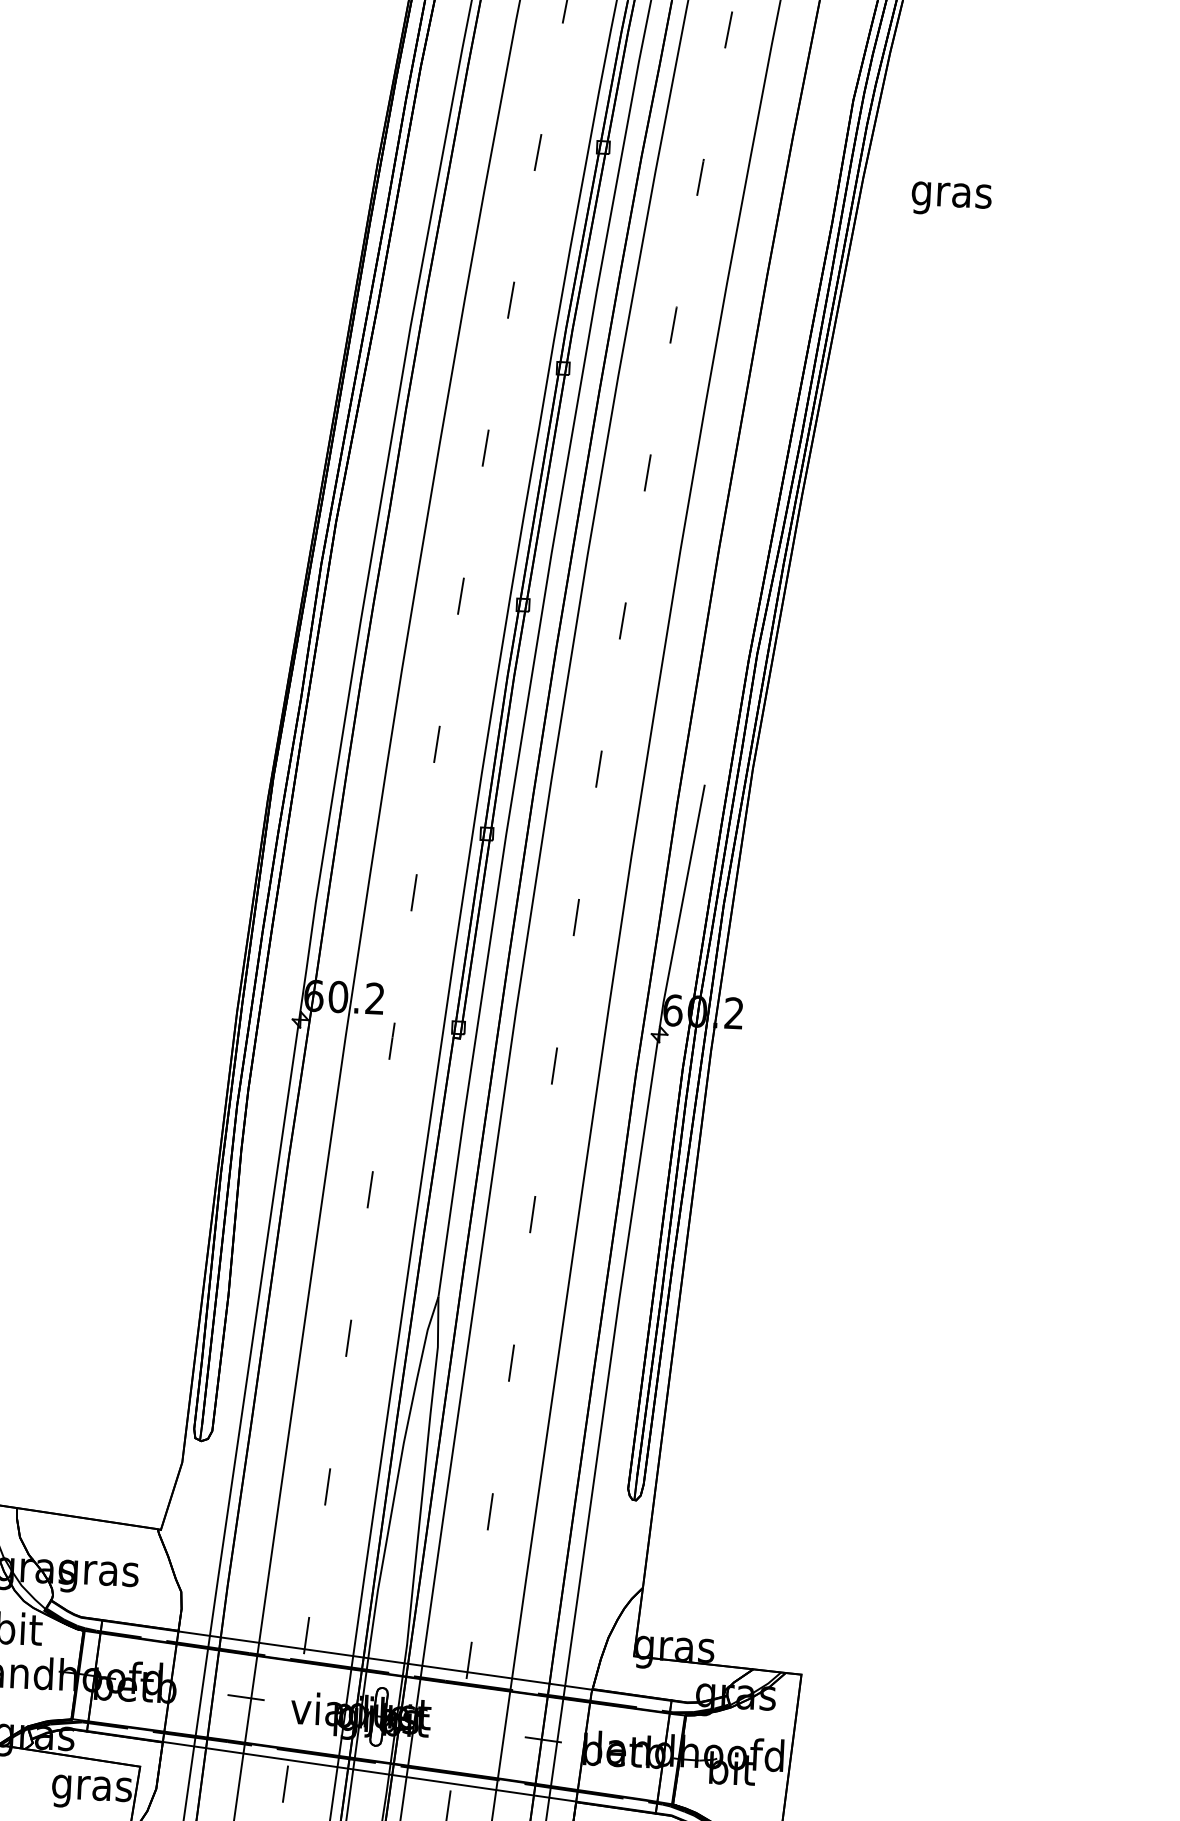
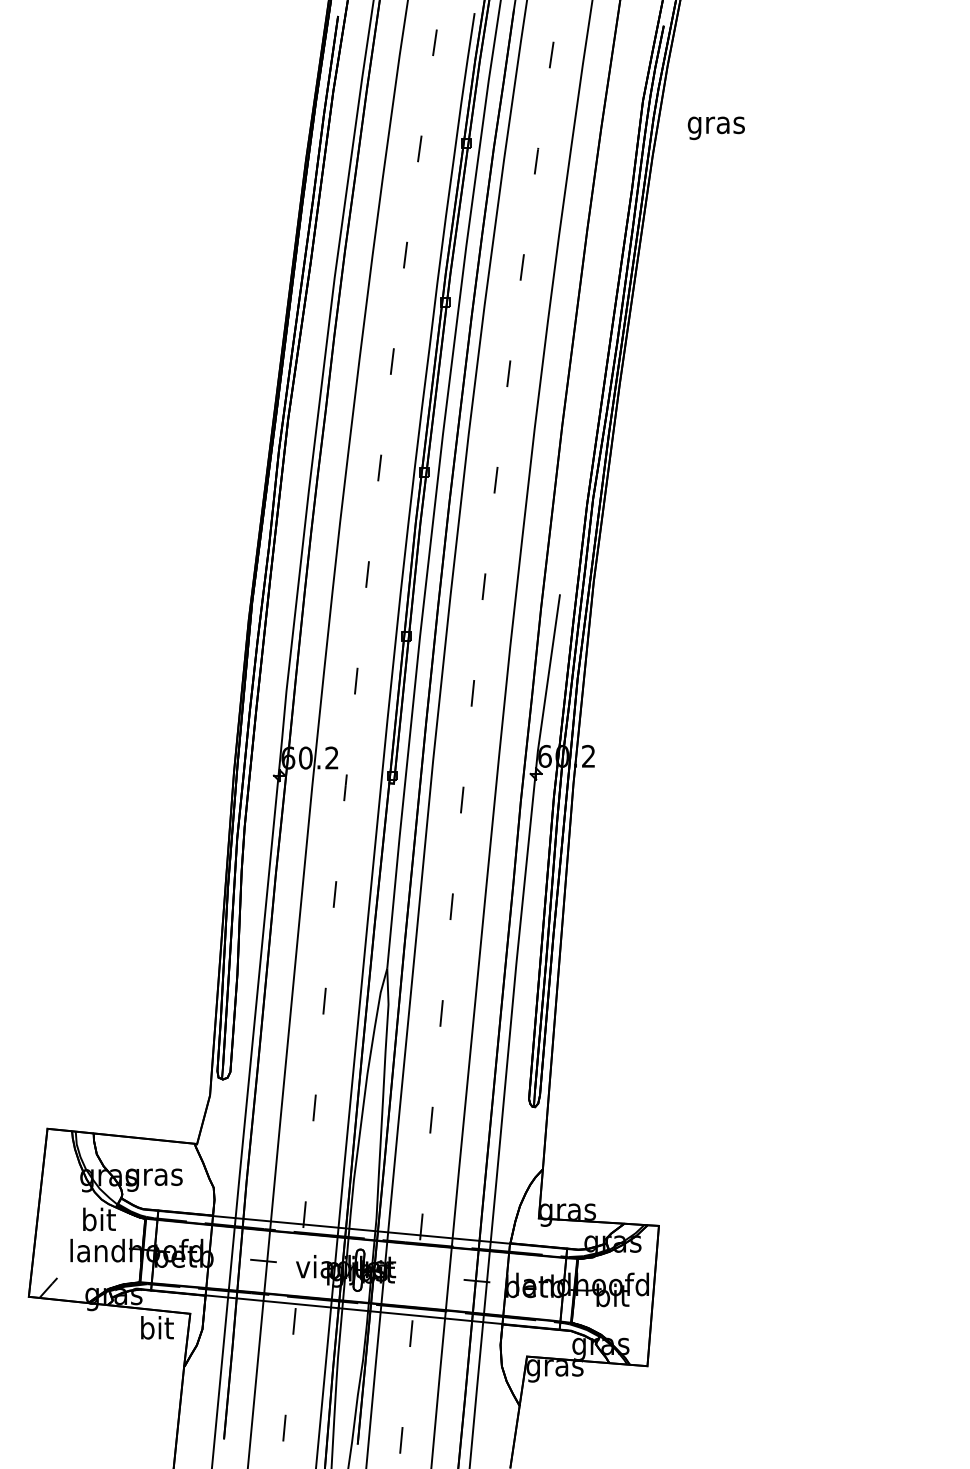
text: (950, 199) -> (715, 128), moved
text: (91, 1787) -> (156, 1330), gras -> bit

